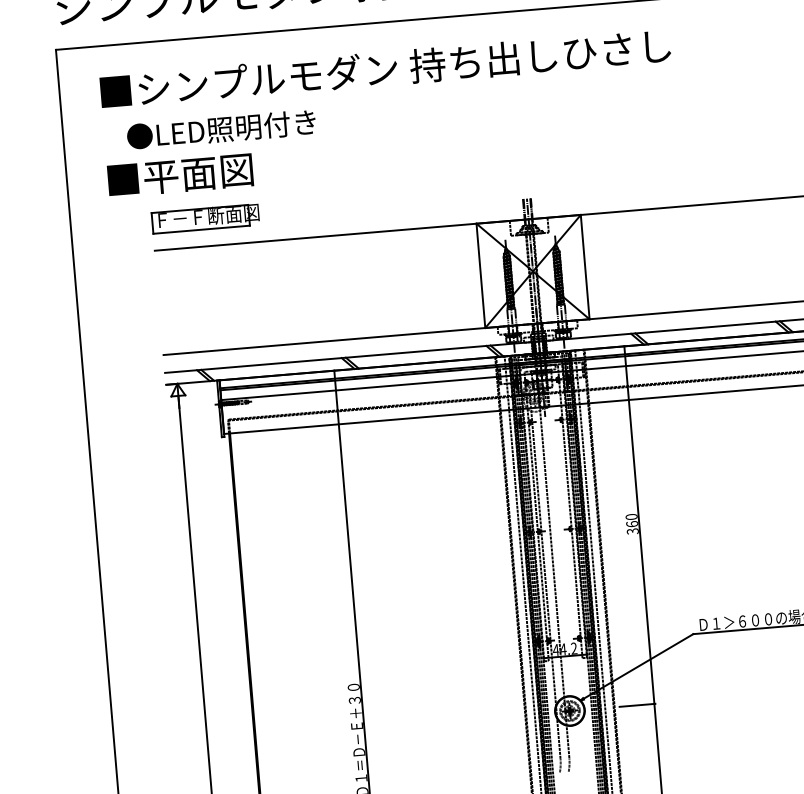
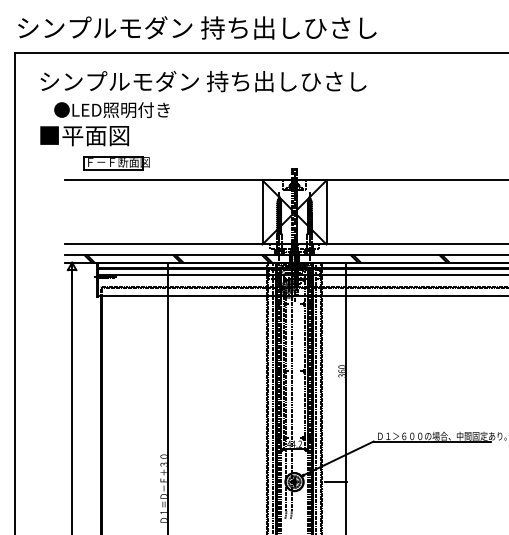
text: (384, 68) -> (214, 81), ■シンプルモダン 持ち出しひさし -> シンプルモダン 持ち出しひさし
part: (205, 218) -> (116, 163), moved

